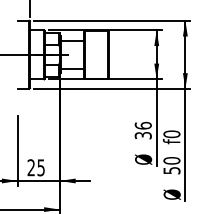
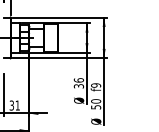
text: (172, 134) -> (96, 85), f0 -> f9
text: (35, 167) -> (14, 105), 25 -> 31

